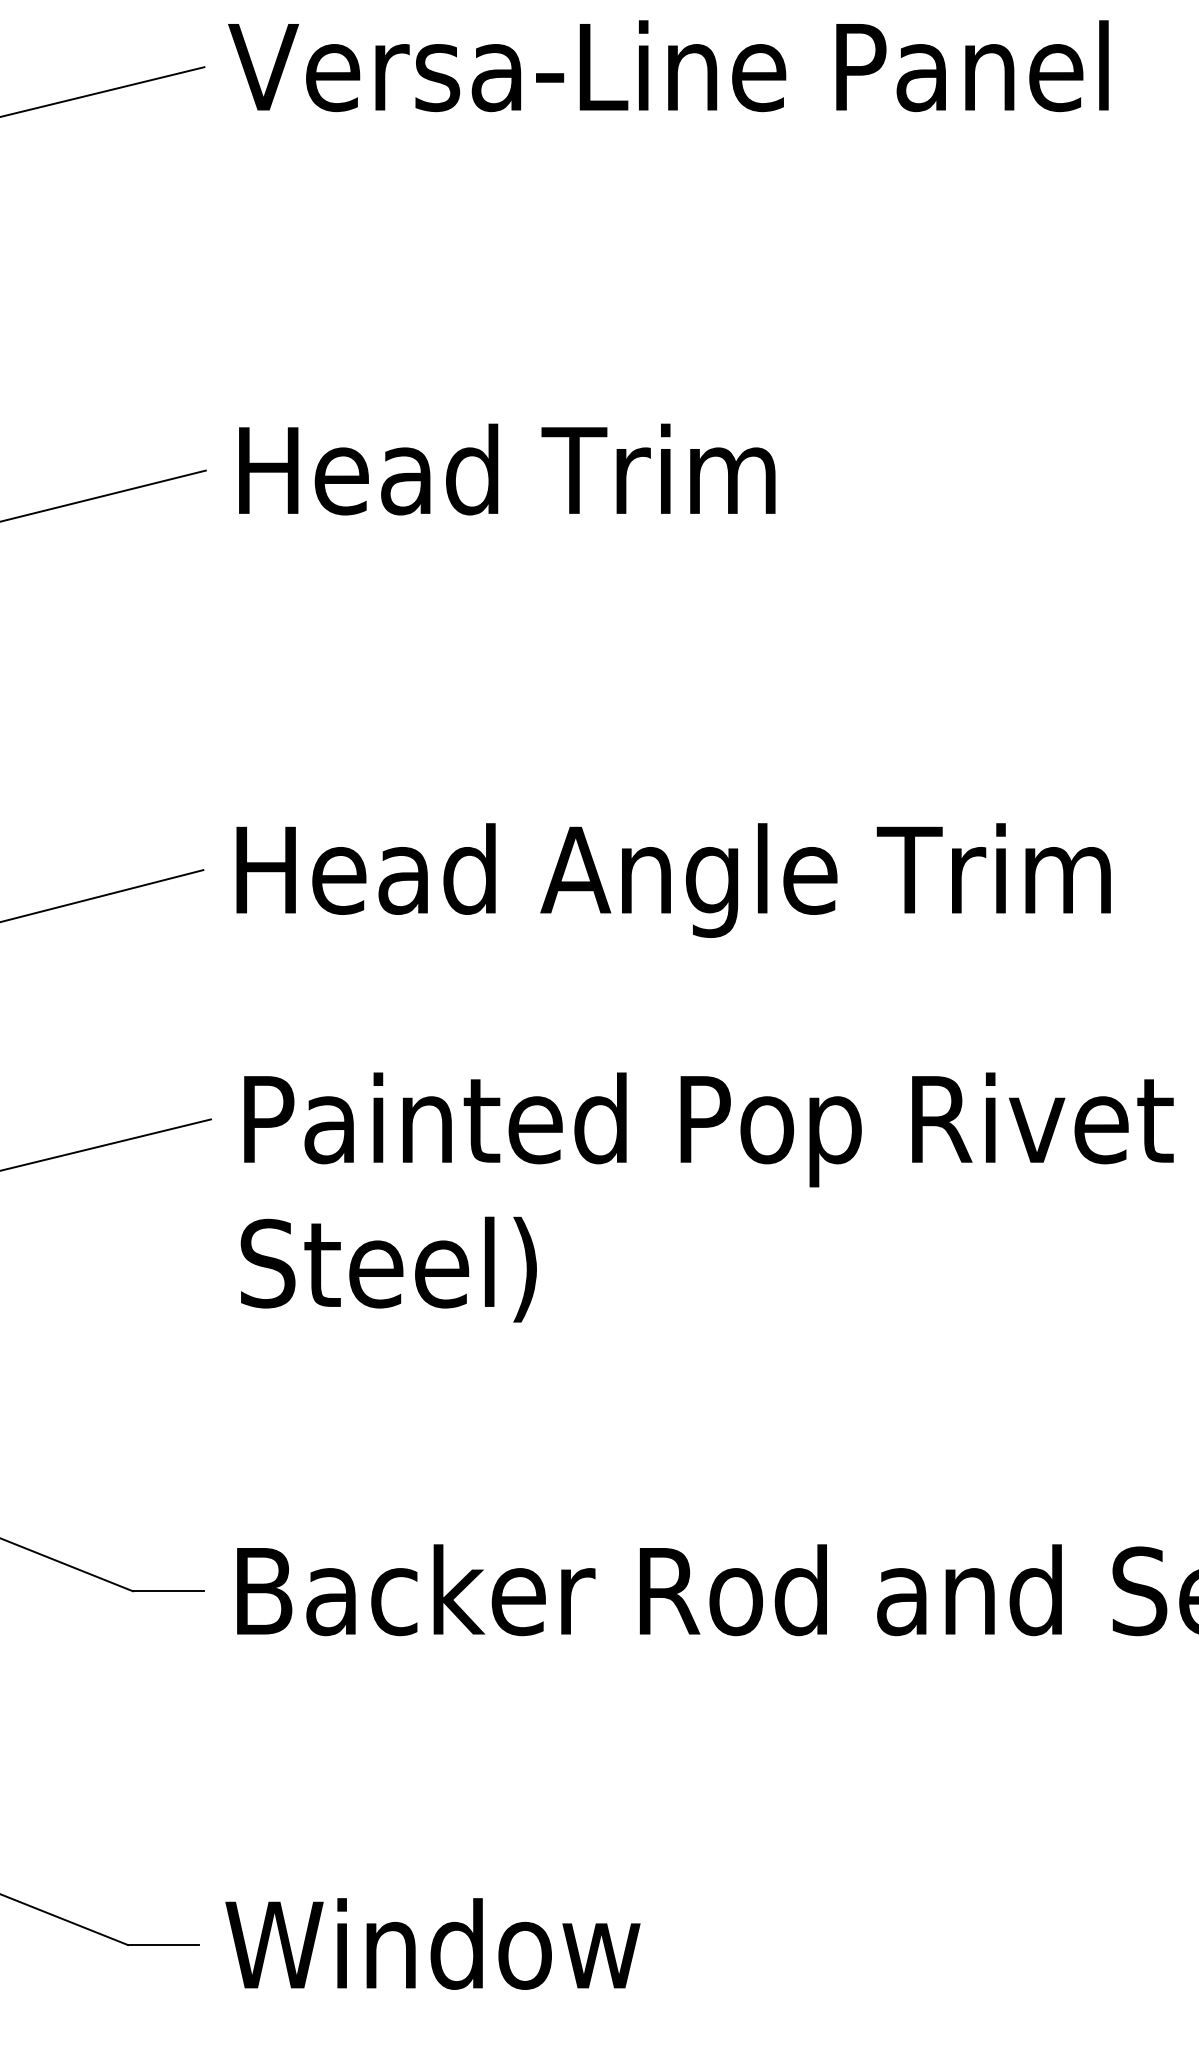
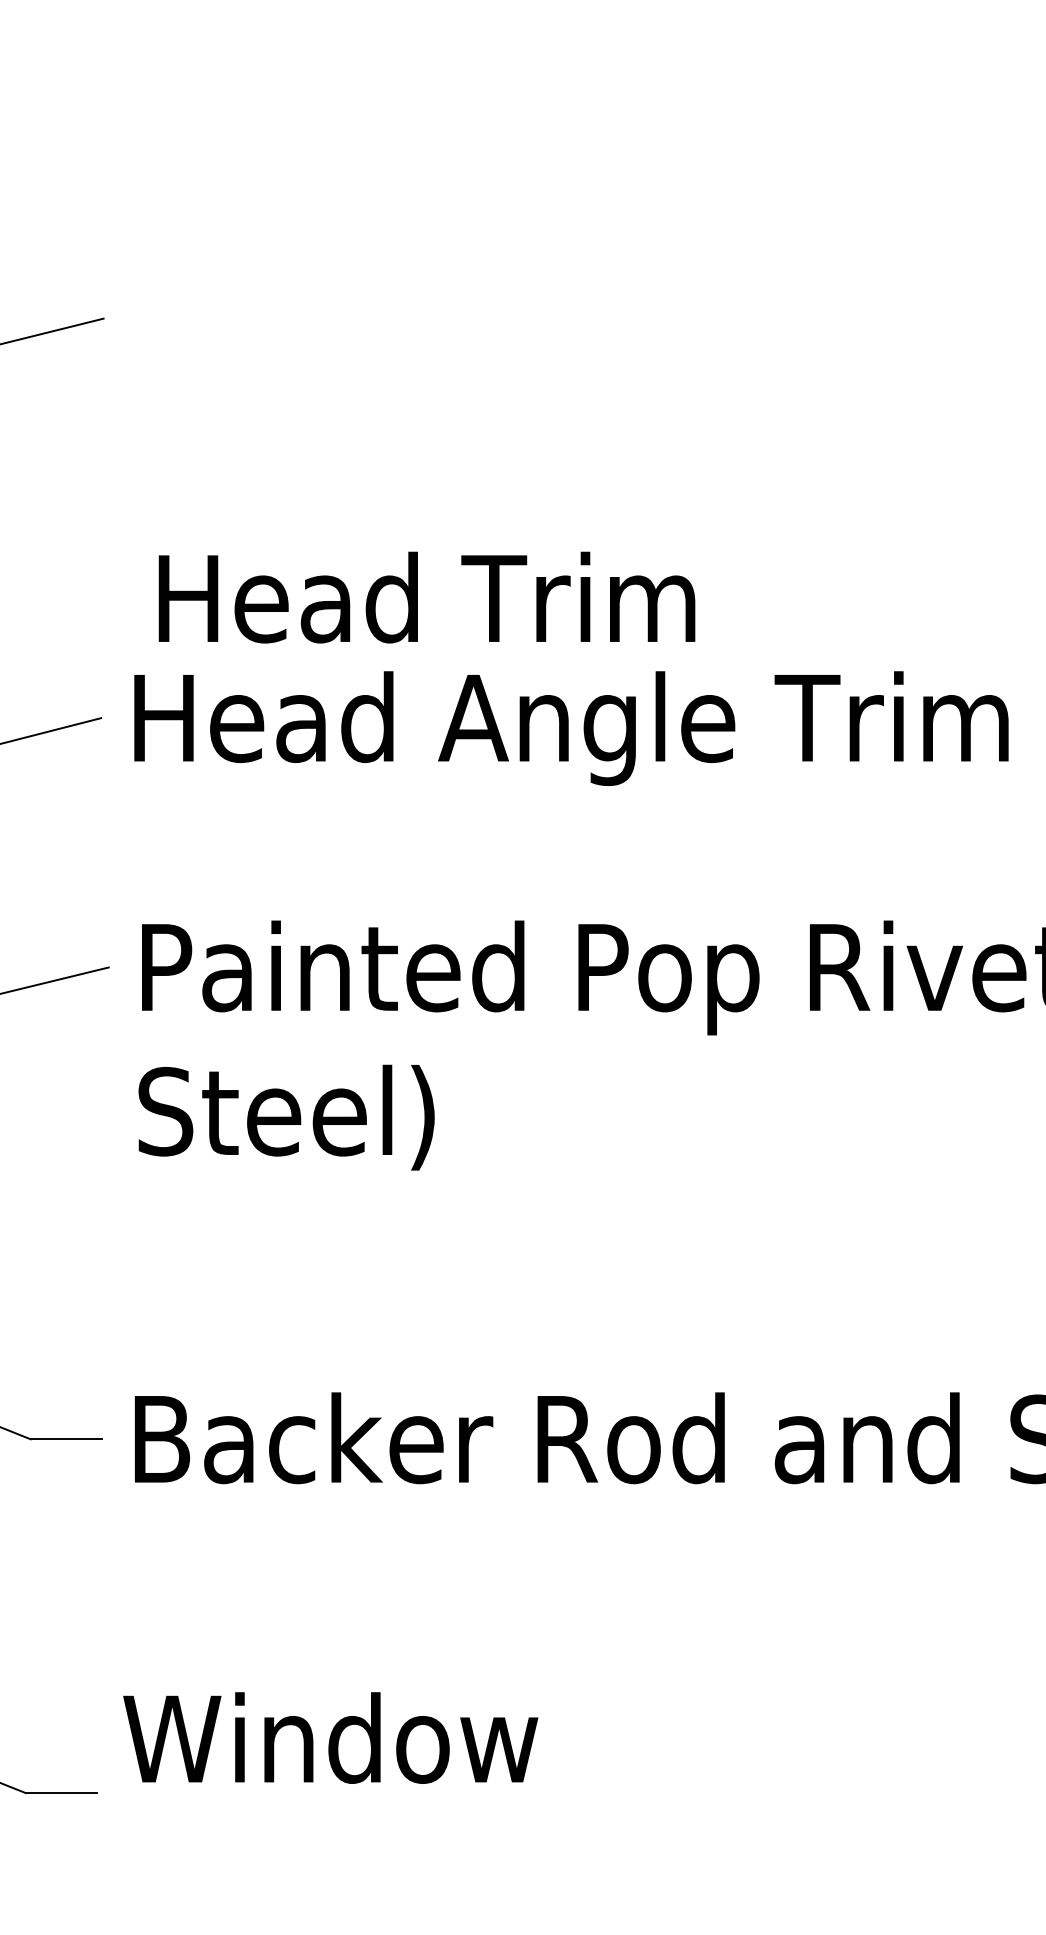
text: (507, 469) -> (427, 597), moved
text: (432, 1943) -> (330, 1737), moved

